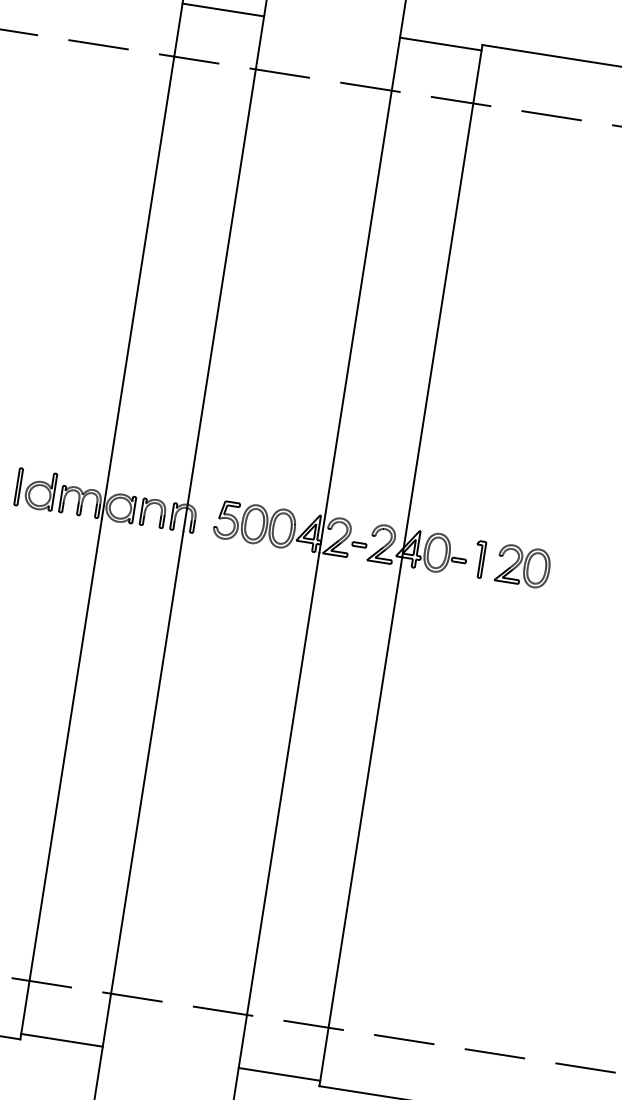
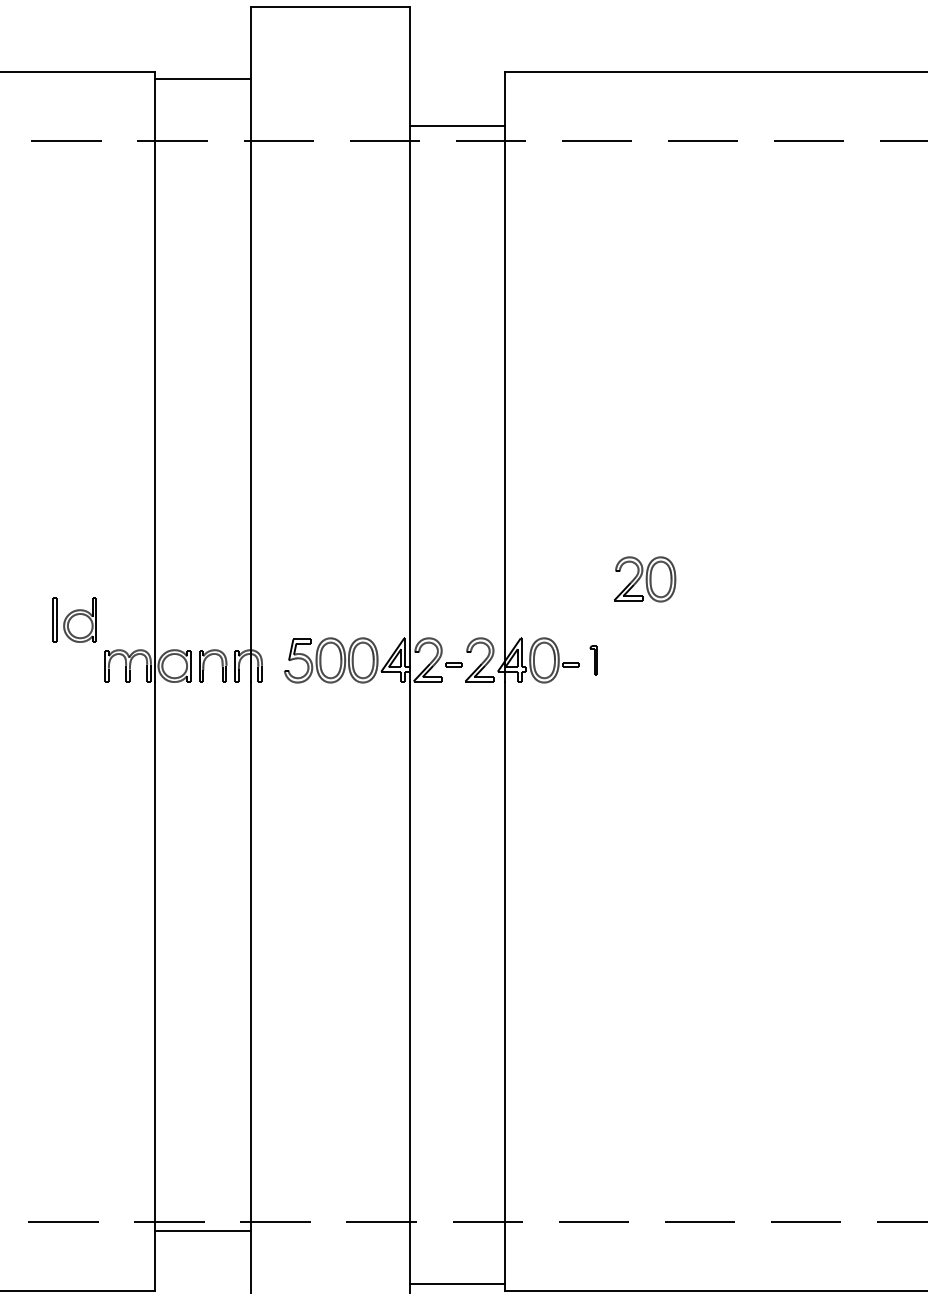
line: (440, 43) -> (457, 125), moved
part: (35, 489) -> (74, 619), moved
part: (479, 559) -> (593, 660), size x0.7
part: (523, 566) -> (645, 579), moved
line: (61, 1040) -> (202, 1231), moved

